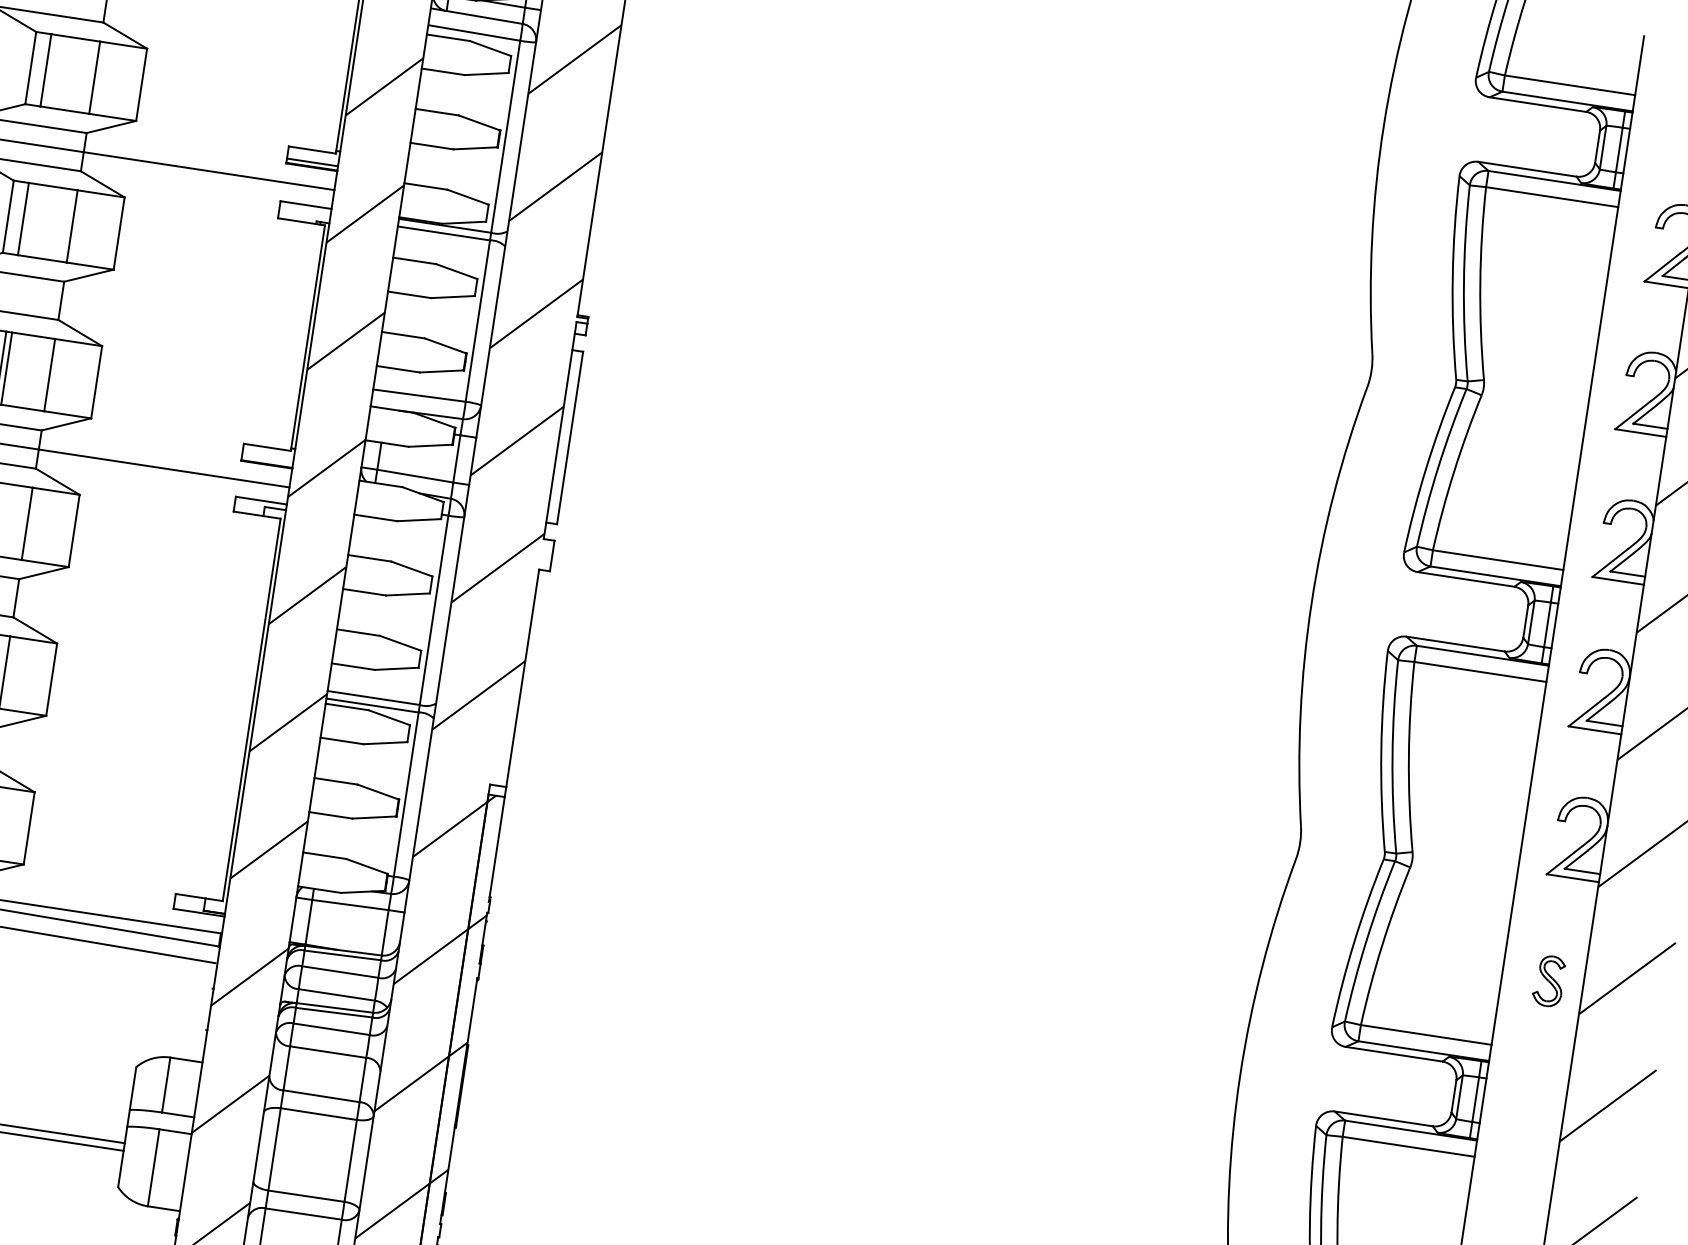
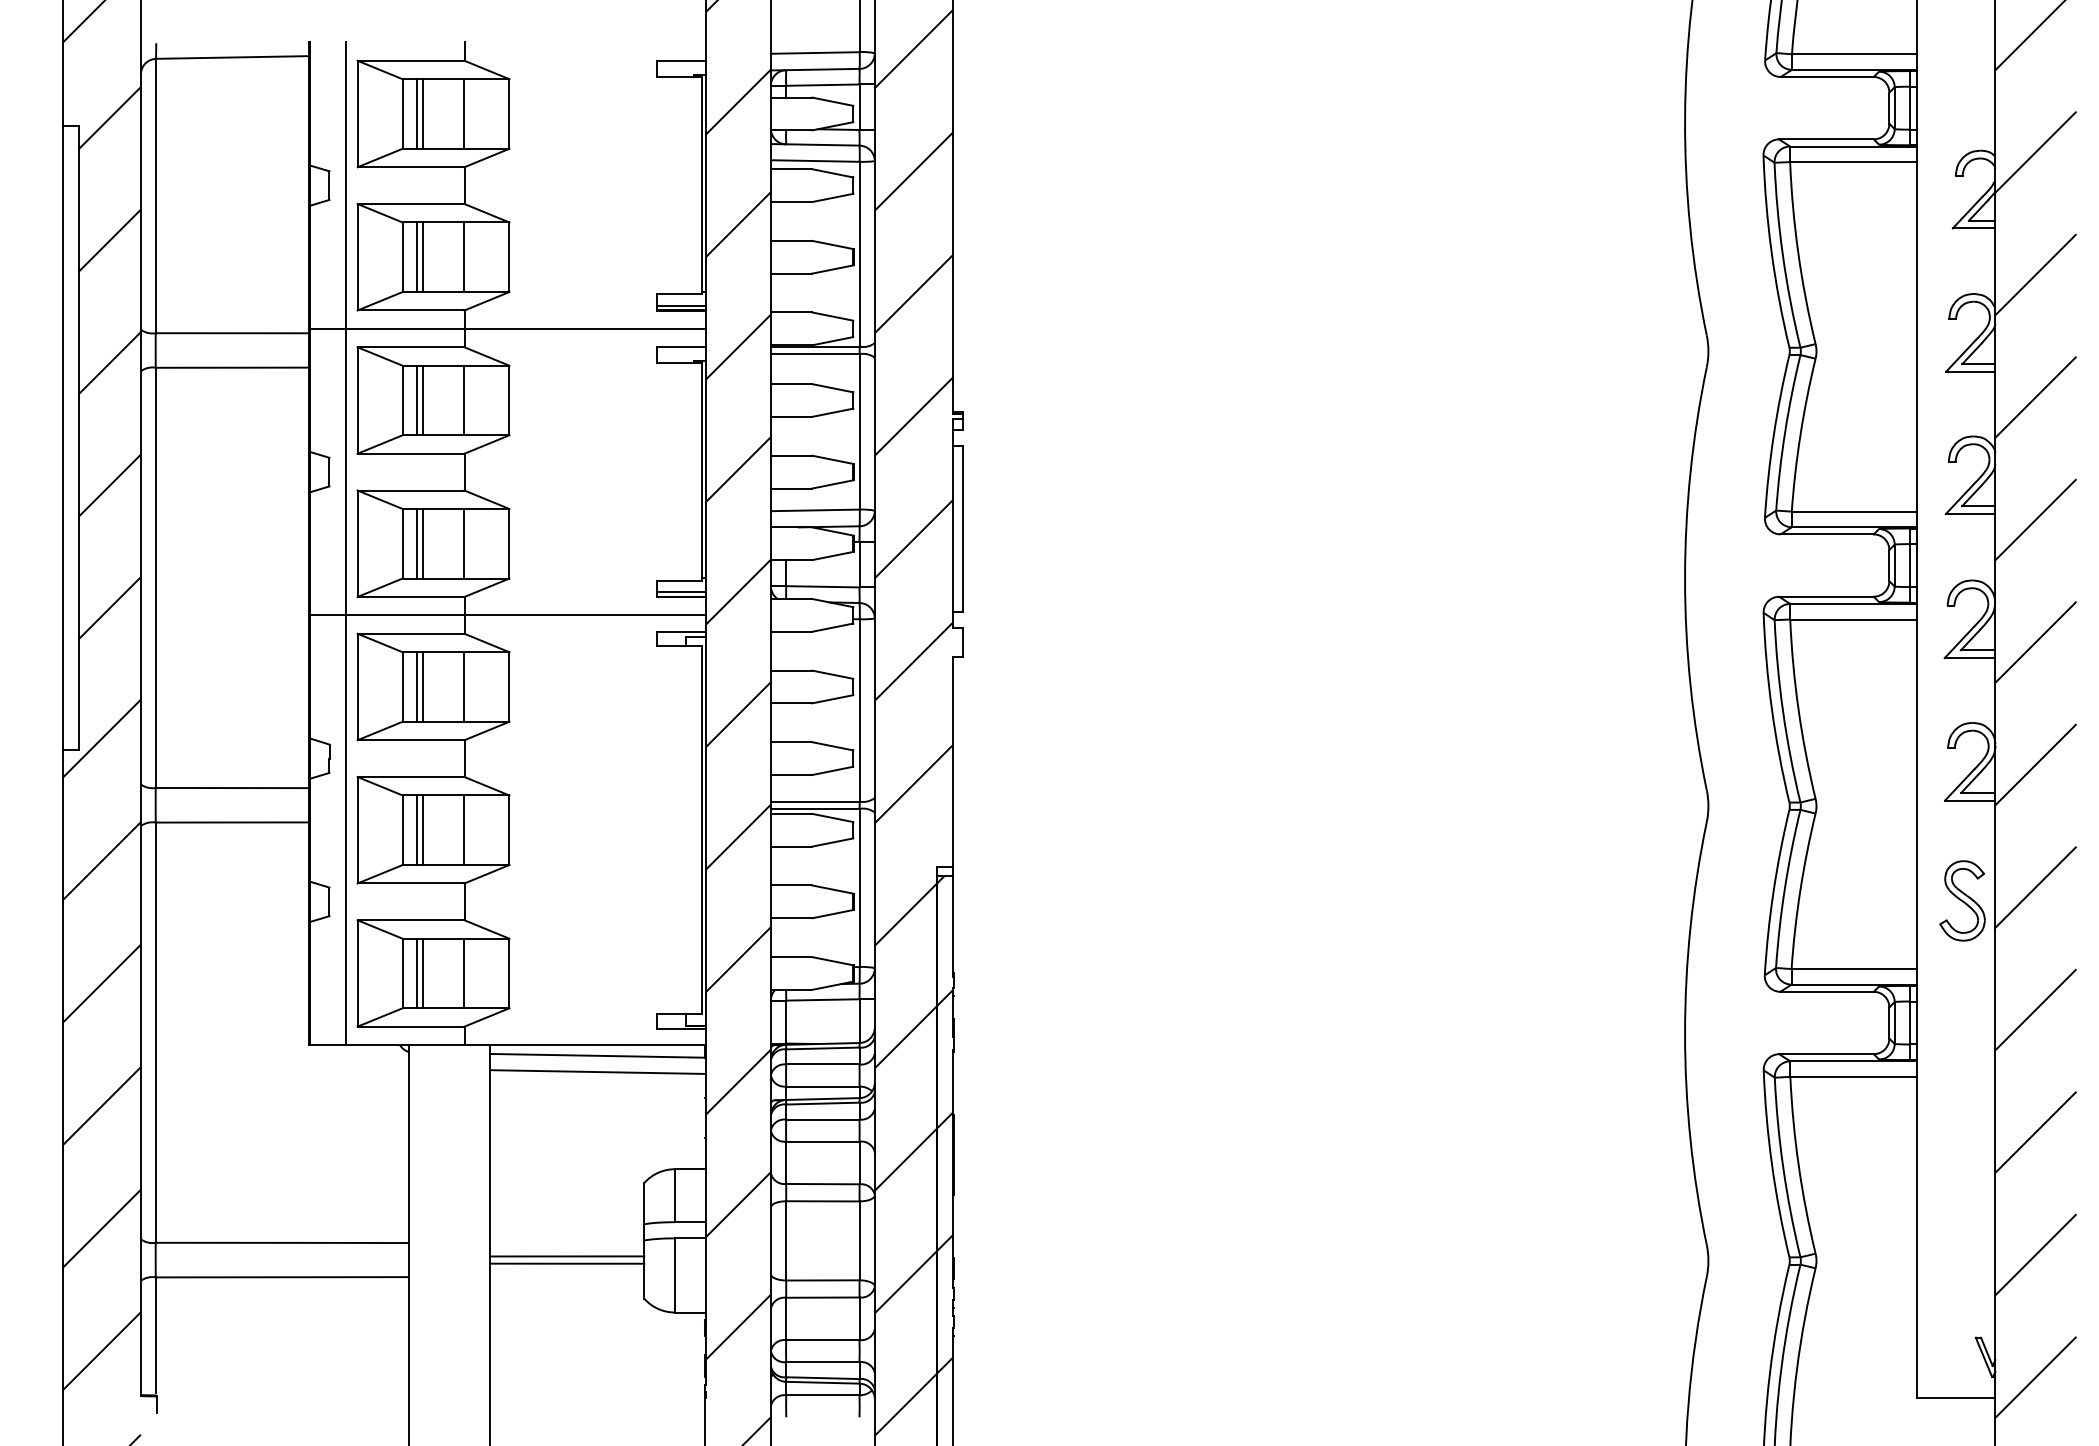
line: (51, 71) -> (422, 257), added
line: (28, 219) -> (422, 400), added
line: (266, 459) -> (680, 592), added
part: (1549, 980) -> (1962, 900), size x1.67

